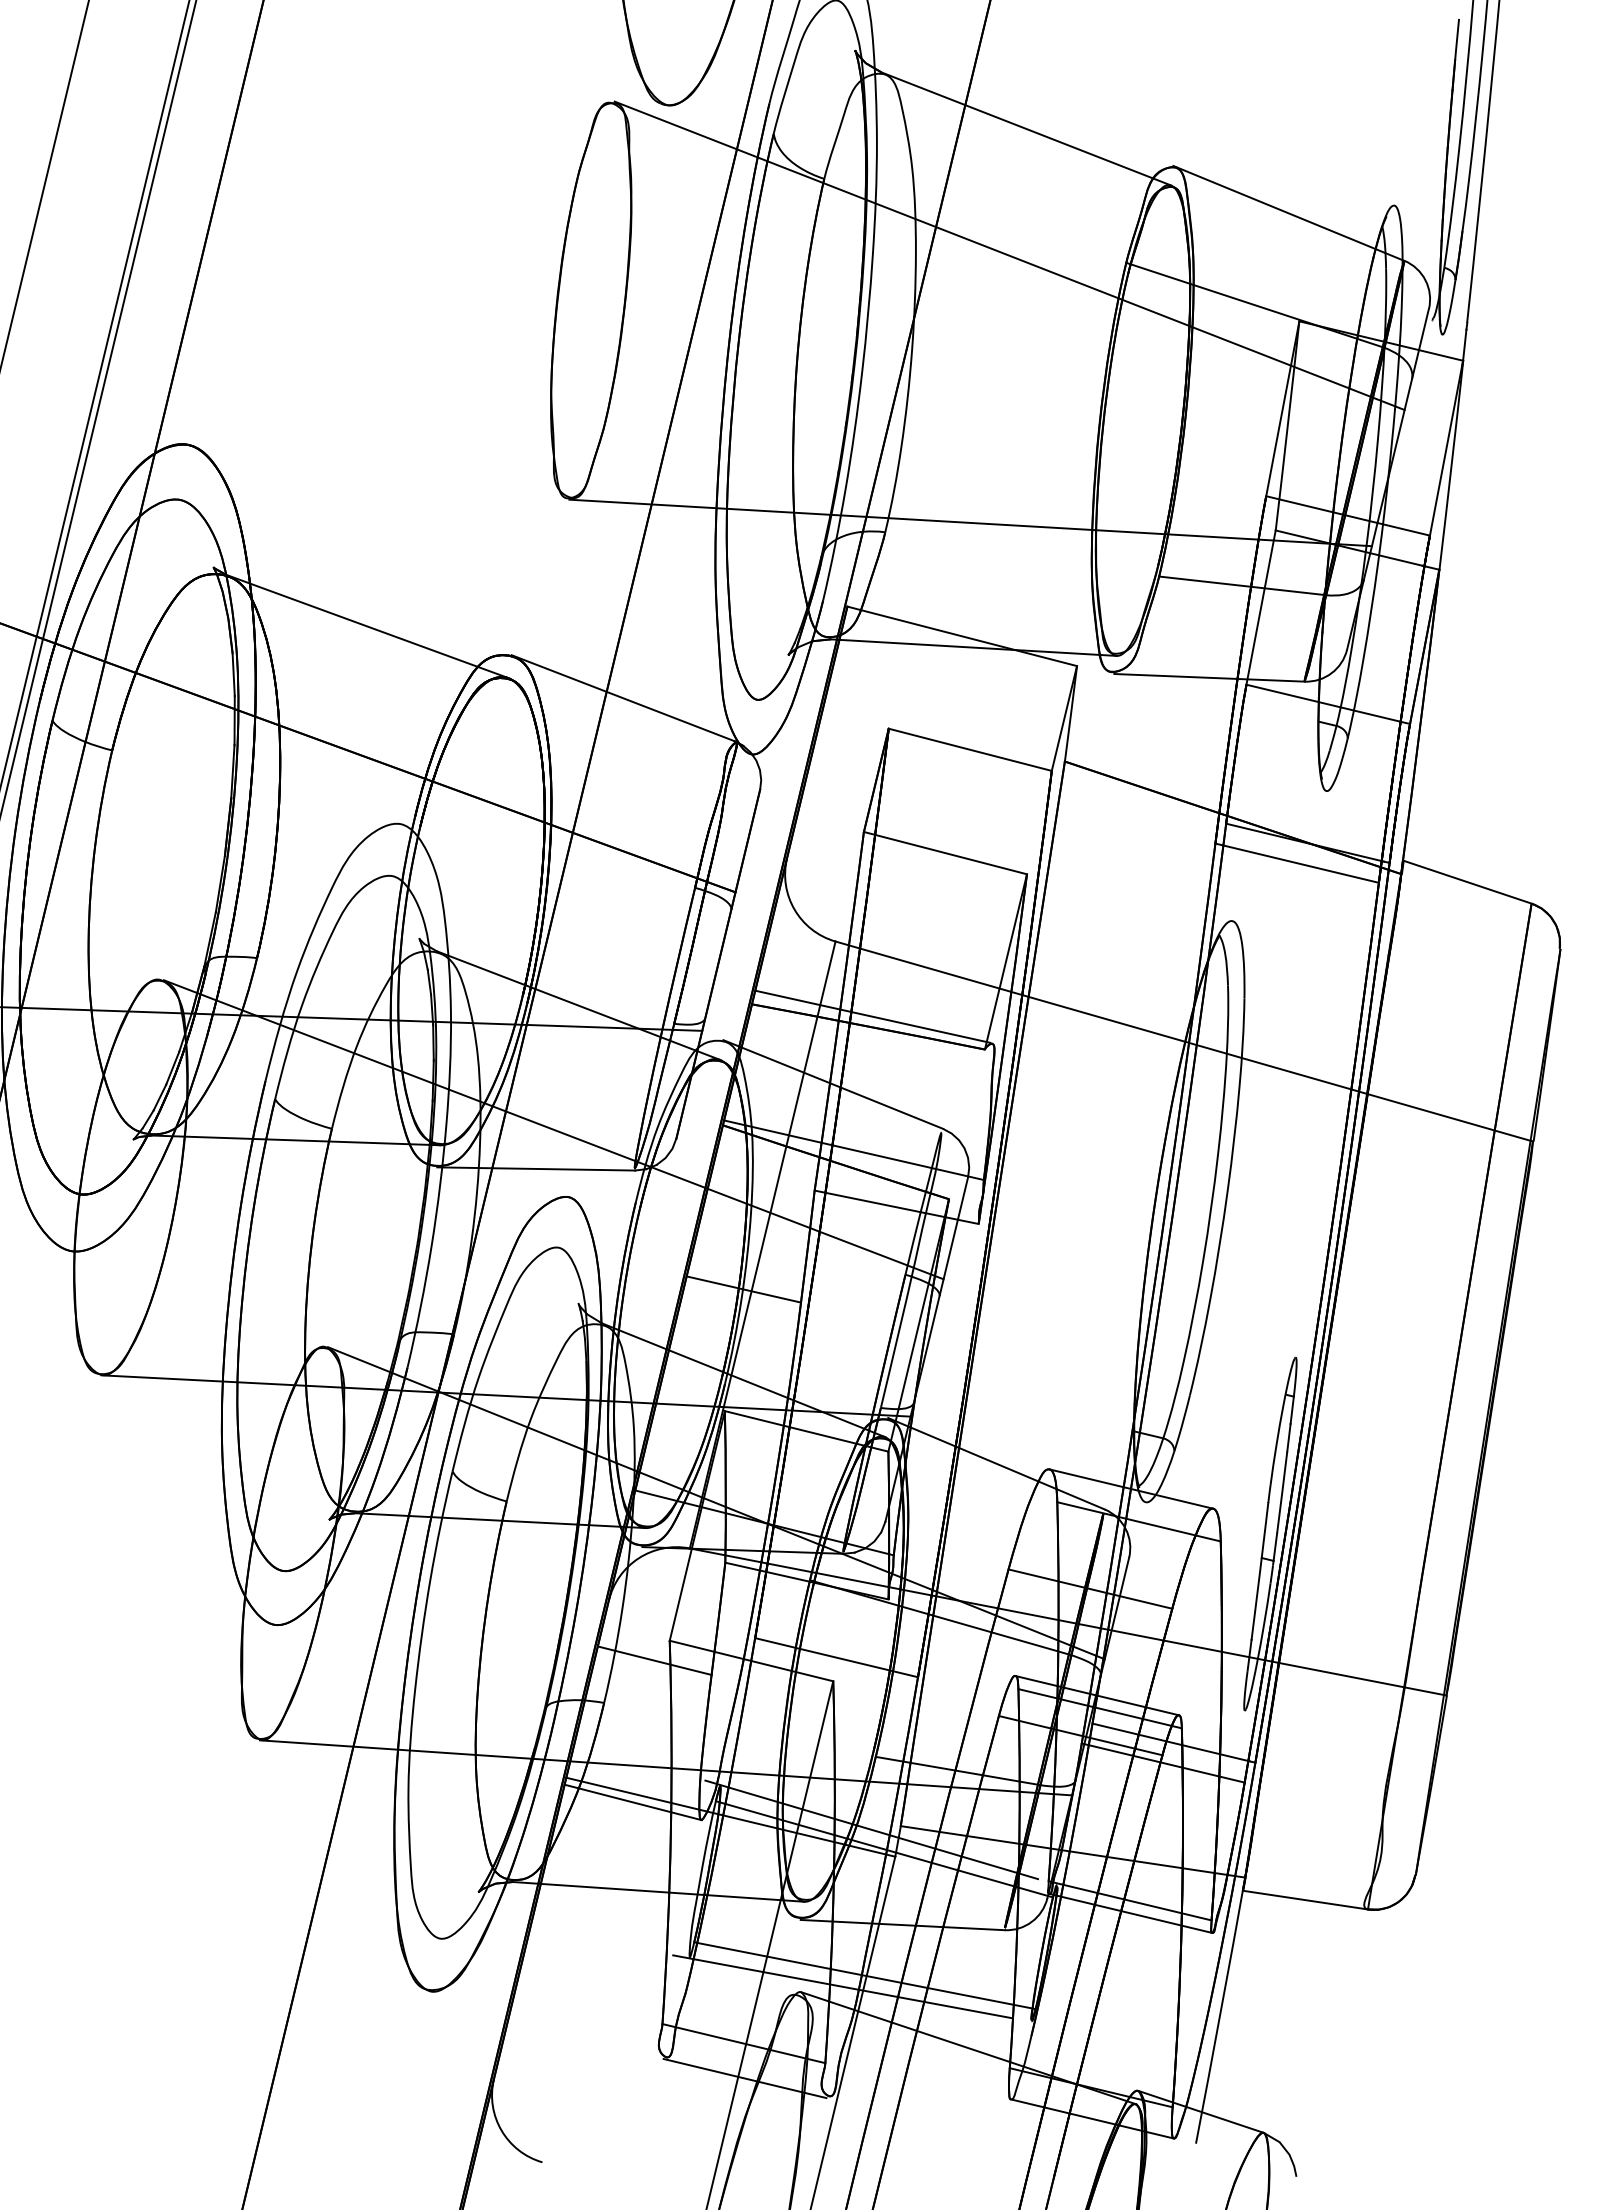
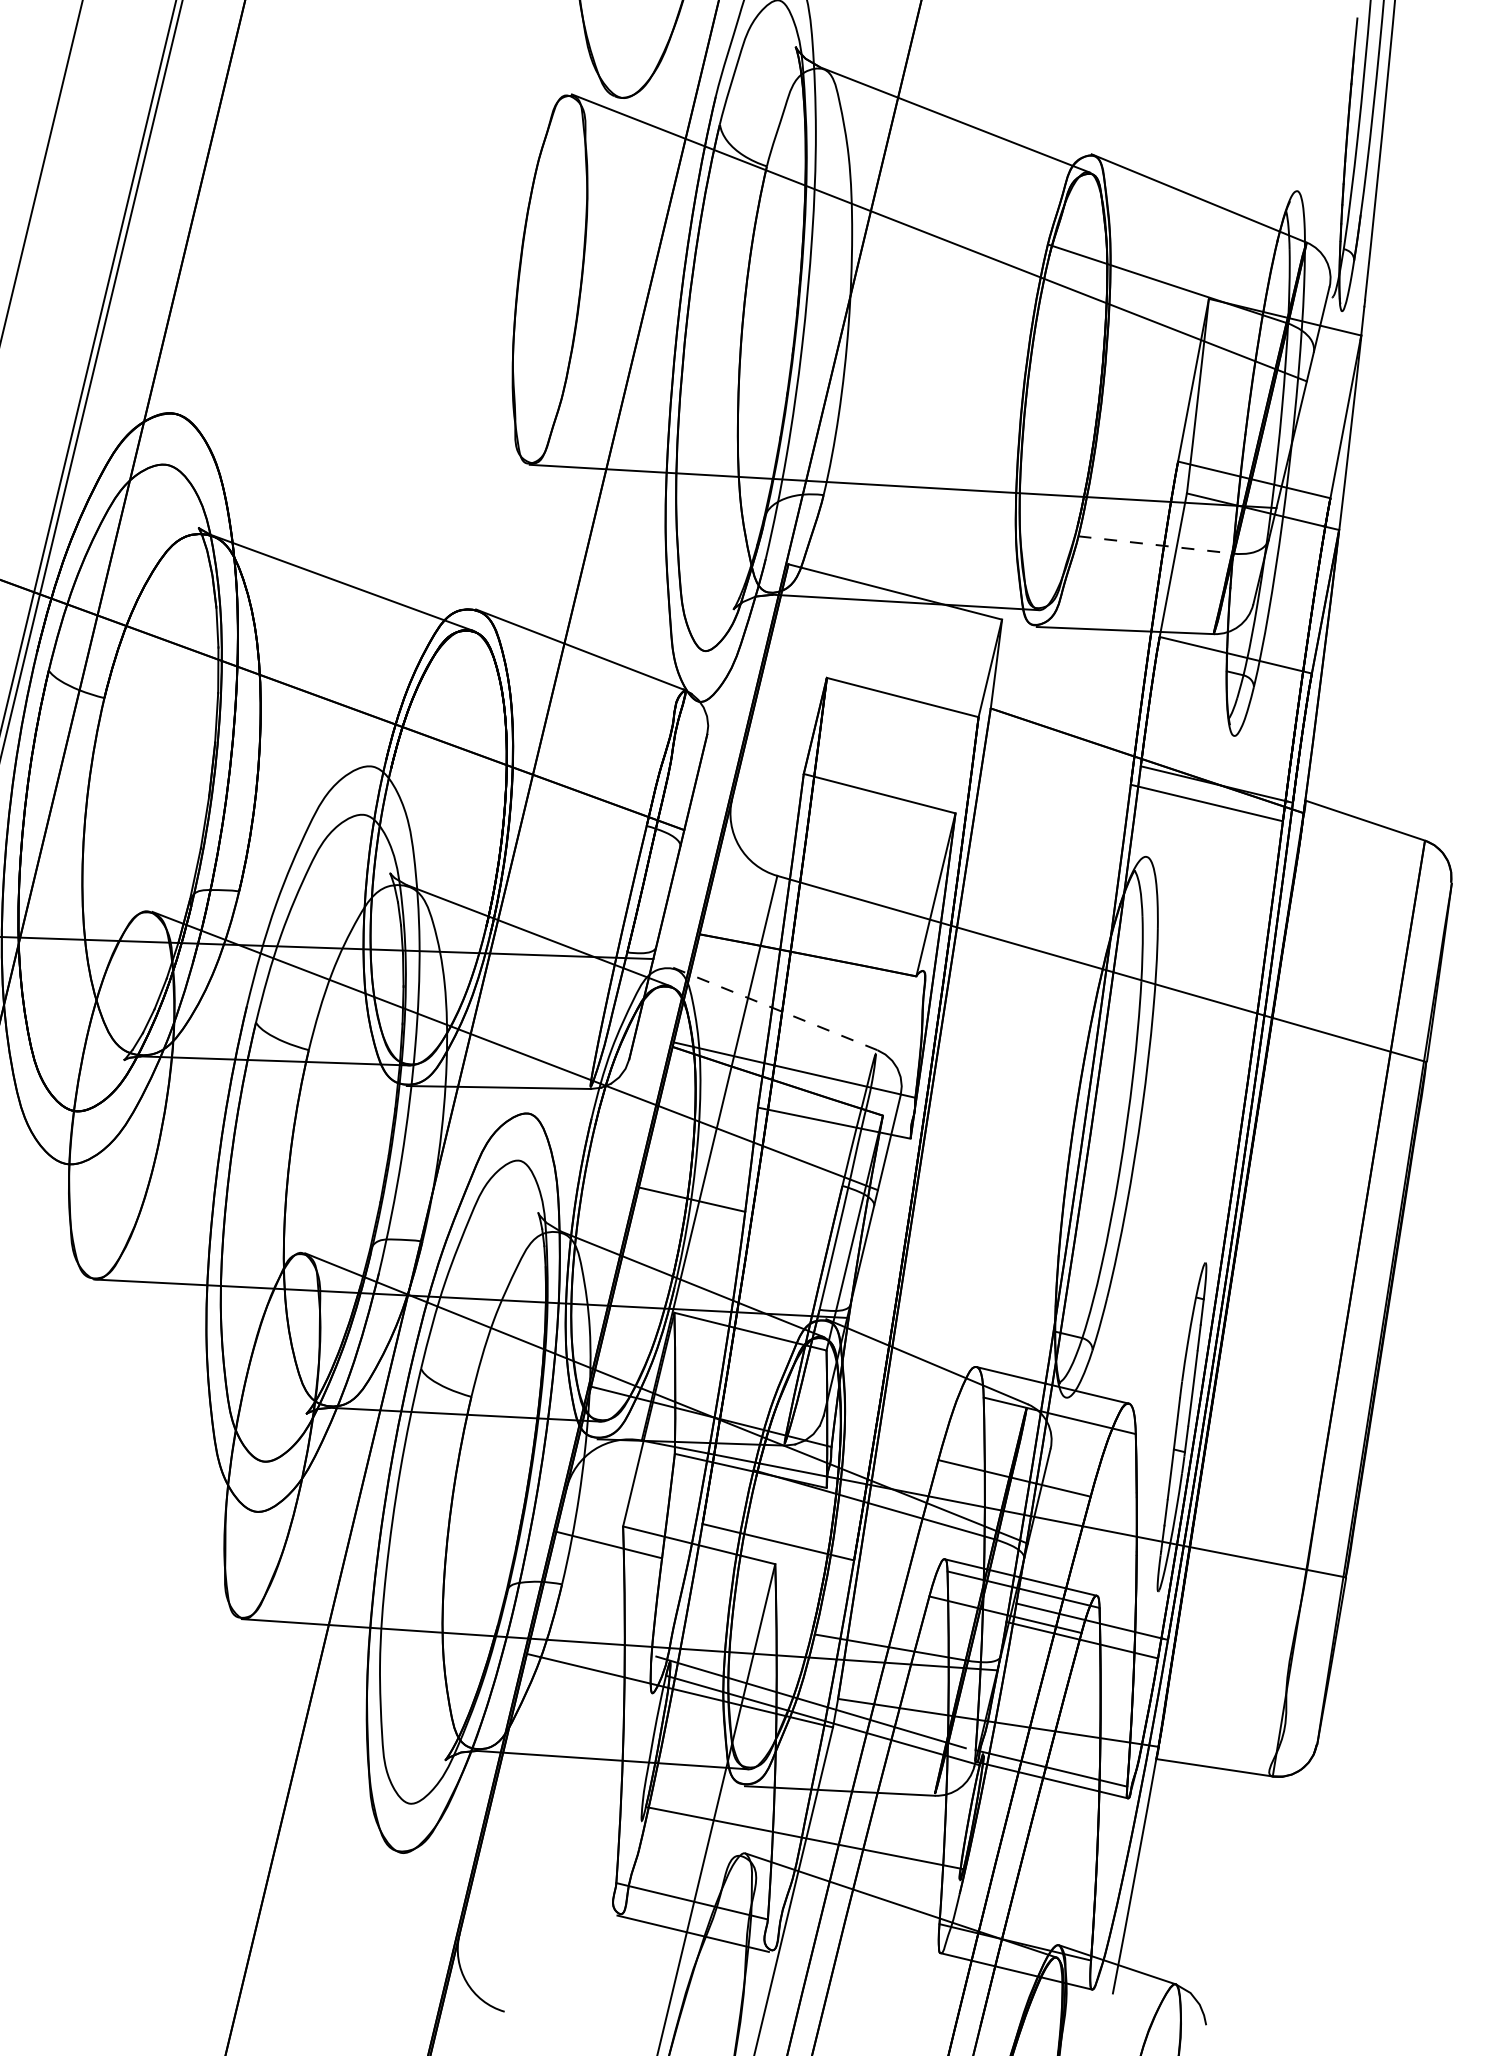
line: (1243, 585) -> (1156, 544), solid -> dashed
line: (872, 1016) -> (811, 945), removed
line: (832, 1084) -> (774, 1008), solid -> dashed
line: (632, 1802) -> (588, 1676), removed
line: (842, 1986) -> (783, 1848), removed

